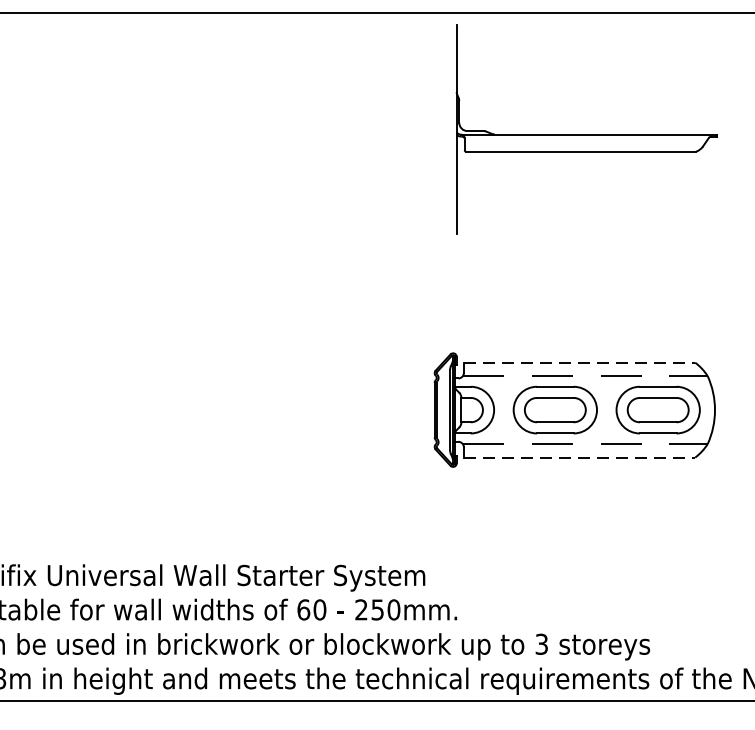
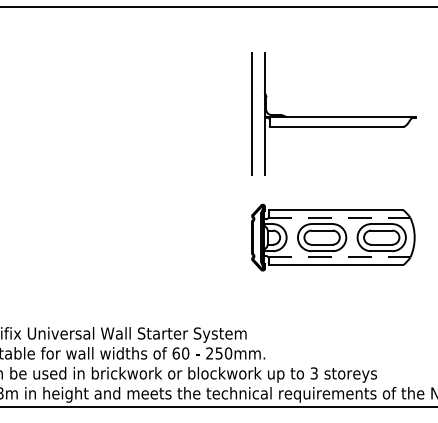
part: (585, 128) -> (339, 113), moved
line: (433, 195) -> (251, 113), added
line: (580, 363) -> (336, 210), dashed -> solid
line: (580, 458) -> (336, 265), dashed -> solid

